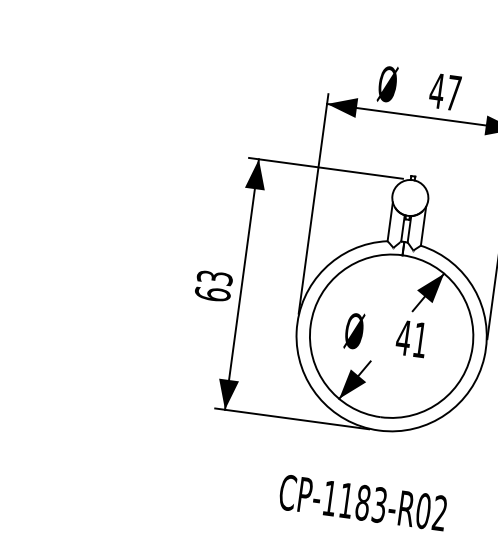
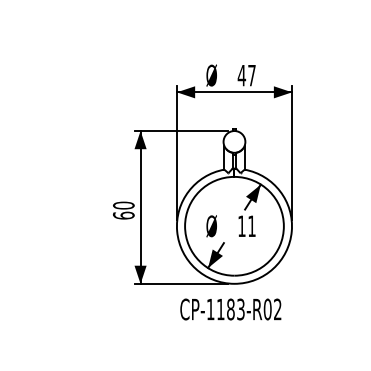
text: (214, 277) -> (123, 205), 63 -> 60
text: (403, 336) -> (241, 225), 41 -> 11
text: (362, 502) -> (230, 309), moved

